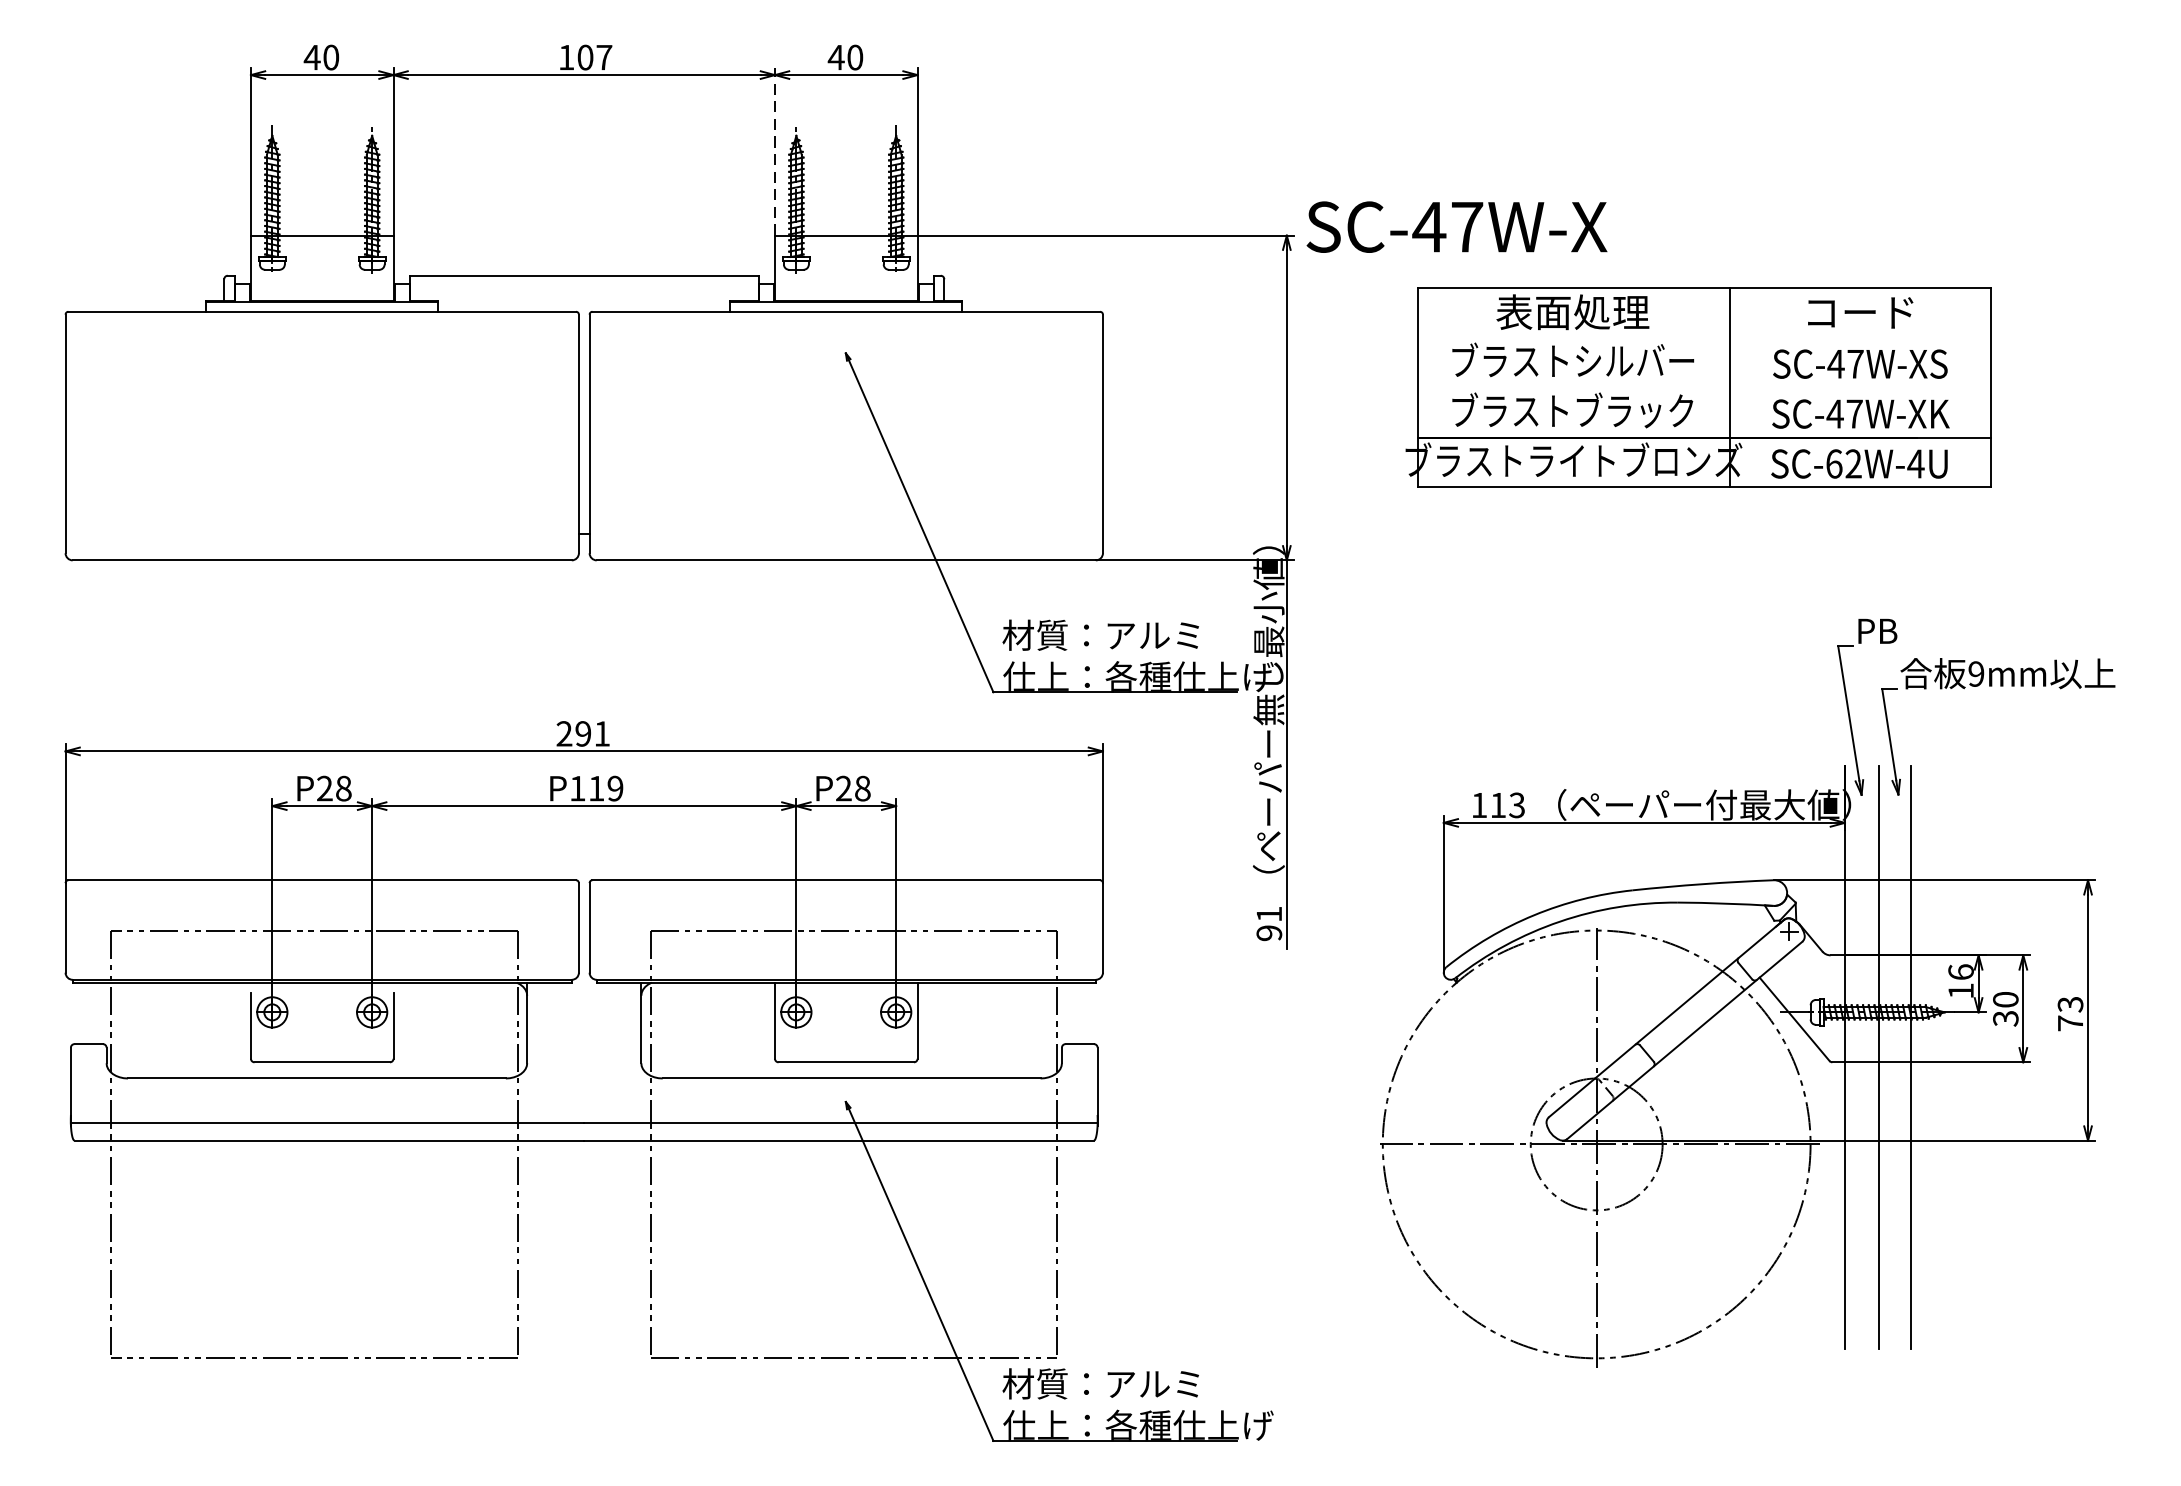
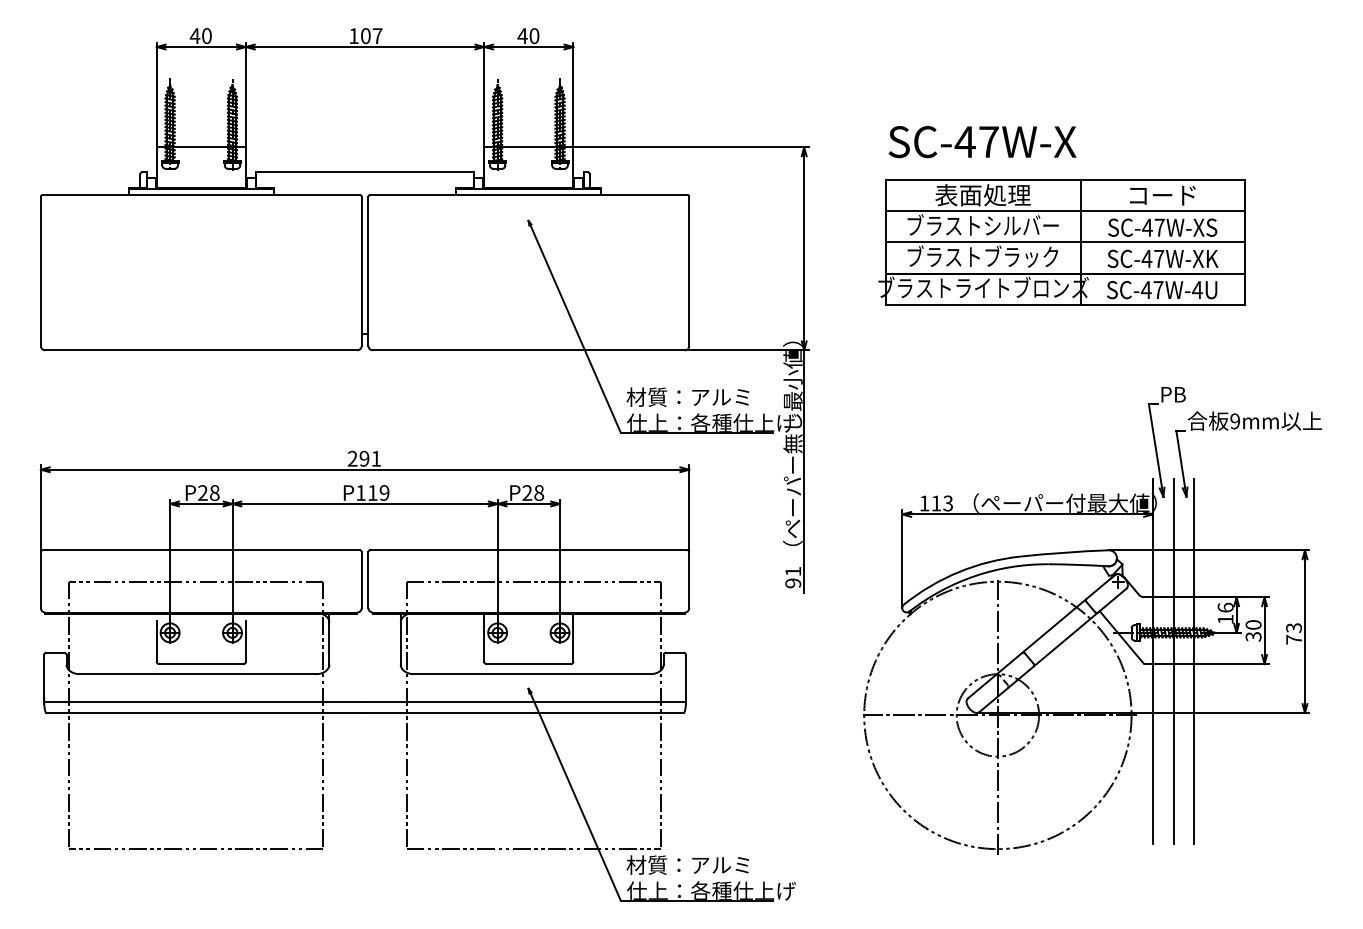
line: (775, 151) -> (484, 94), dashed -> solid
text: (1456, 227) -> (982, 142), moved
line: (1704, 338) -> (1065, 211), added
line: (1704, 387) -> (1065, 242), added
text: (1842, 464) -> (1151, 290), SC-62W-4U -> SC-47W-4U

